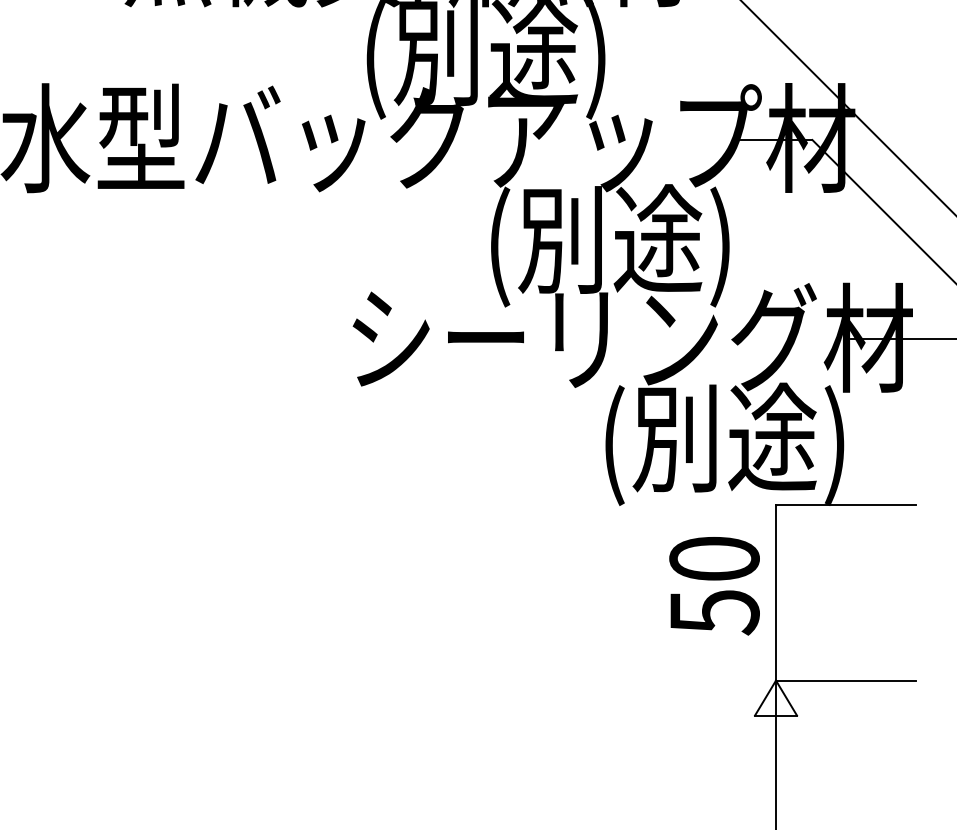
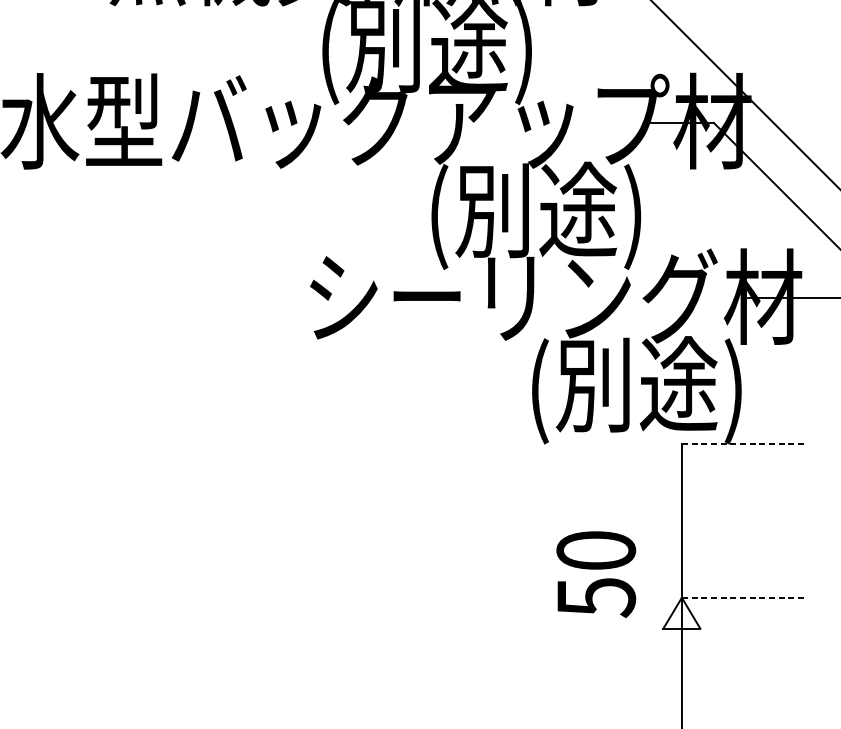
line: (846, 505) -> (743, 444), solid -> dashed
text: (714, 586) -> (596, 574), moved
line: (846, 680) -> (743, 597), solid -> dashed

